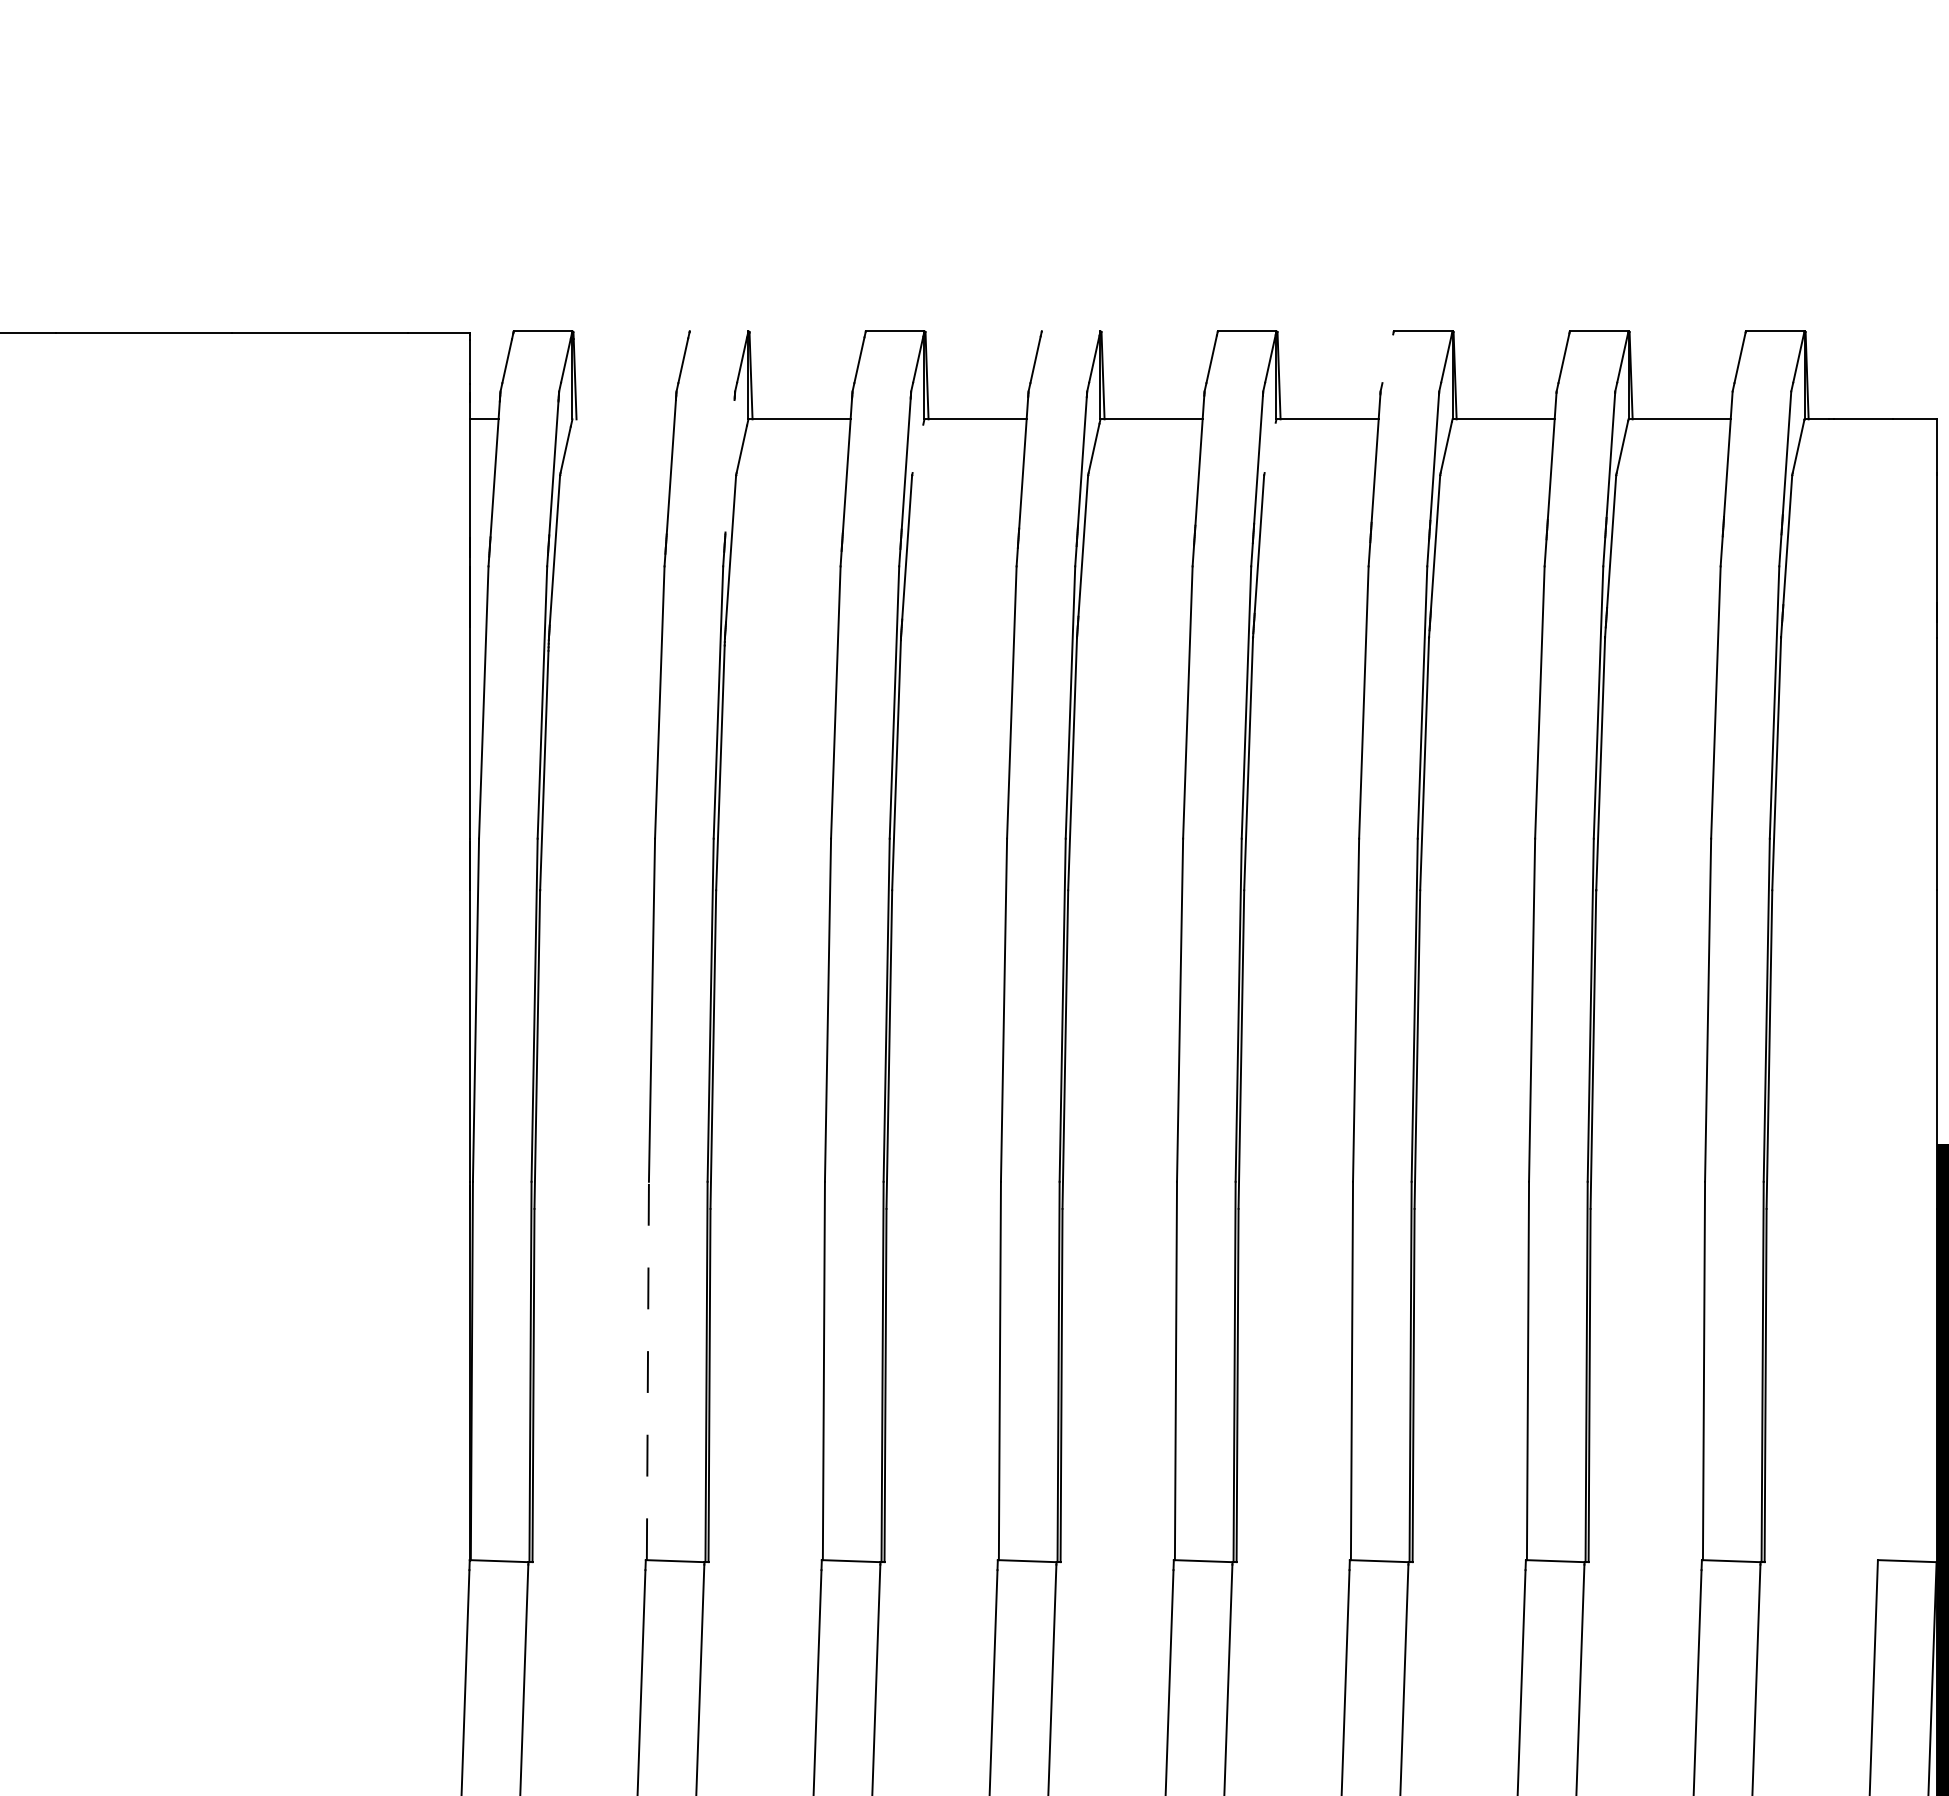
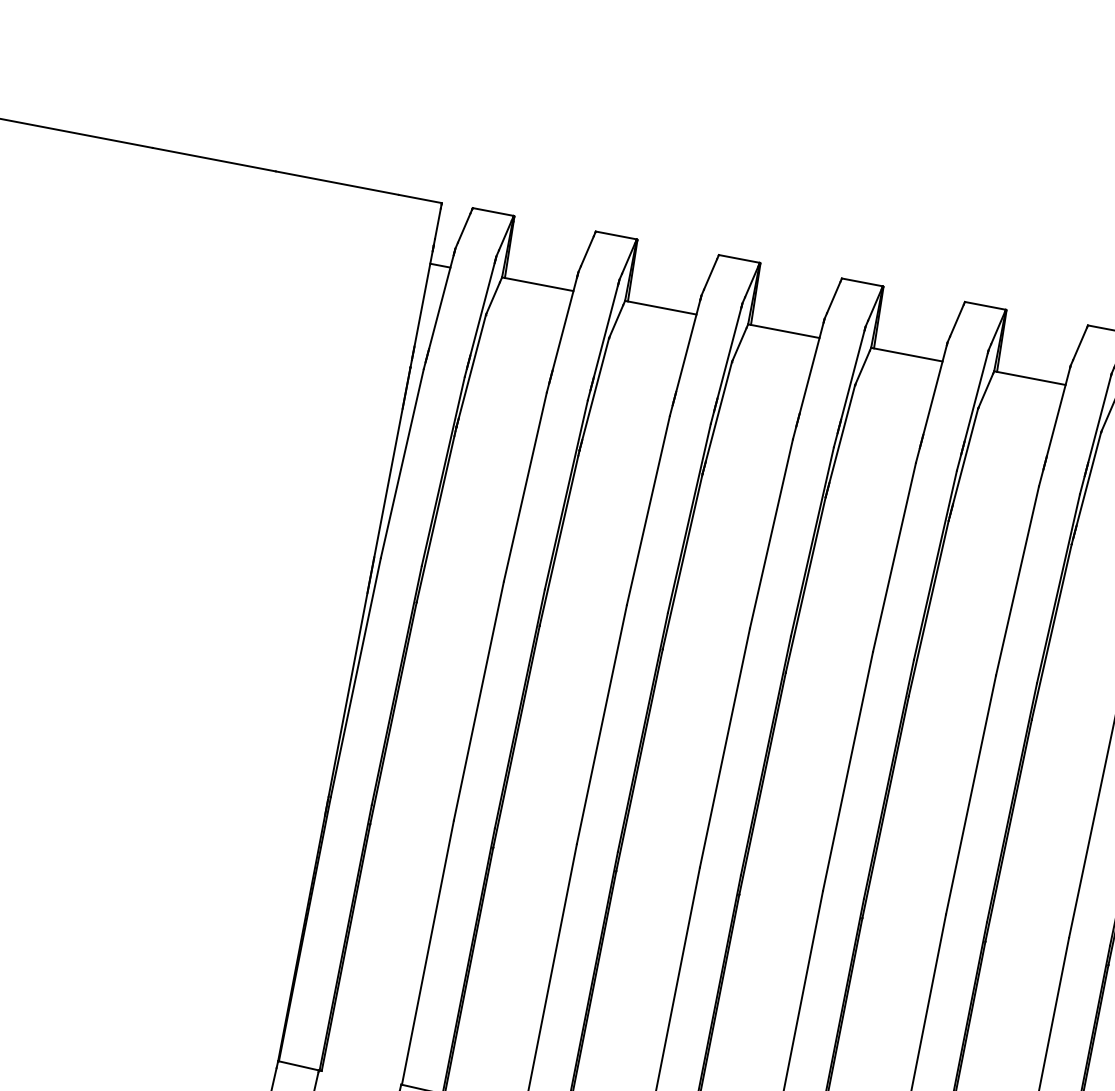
line: (718, 331) -> (615, 235), added
line: (1070, 331) -> (861, 282), added
line: (1387, 358) -> (1079, 343), added
line: (623, 419) -> (537, 284), added
line: (1269, 447) -> (985, 390), added
line: (917, 448) -> (739, 343), added
line: (729, 466) -> (605, 331), added
line: (647, 1370) -> (427, 952), dashed -> solid

